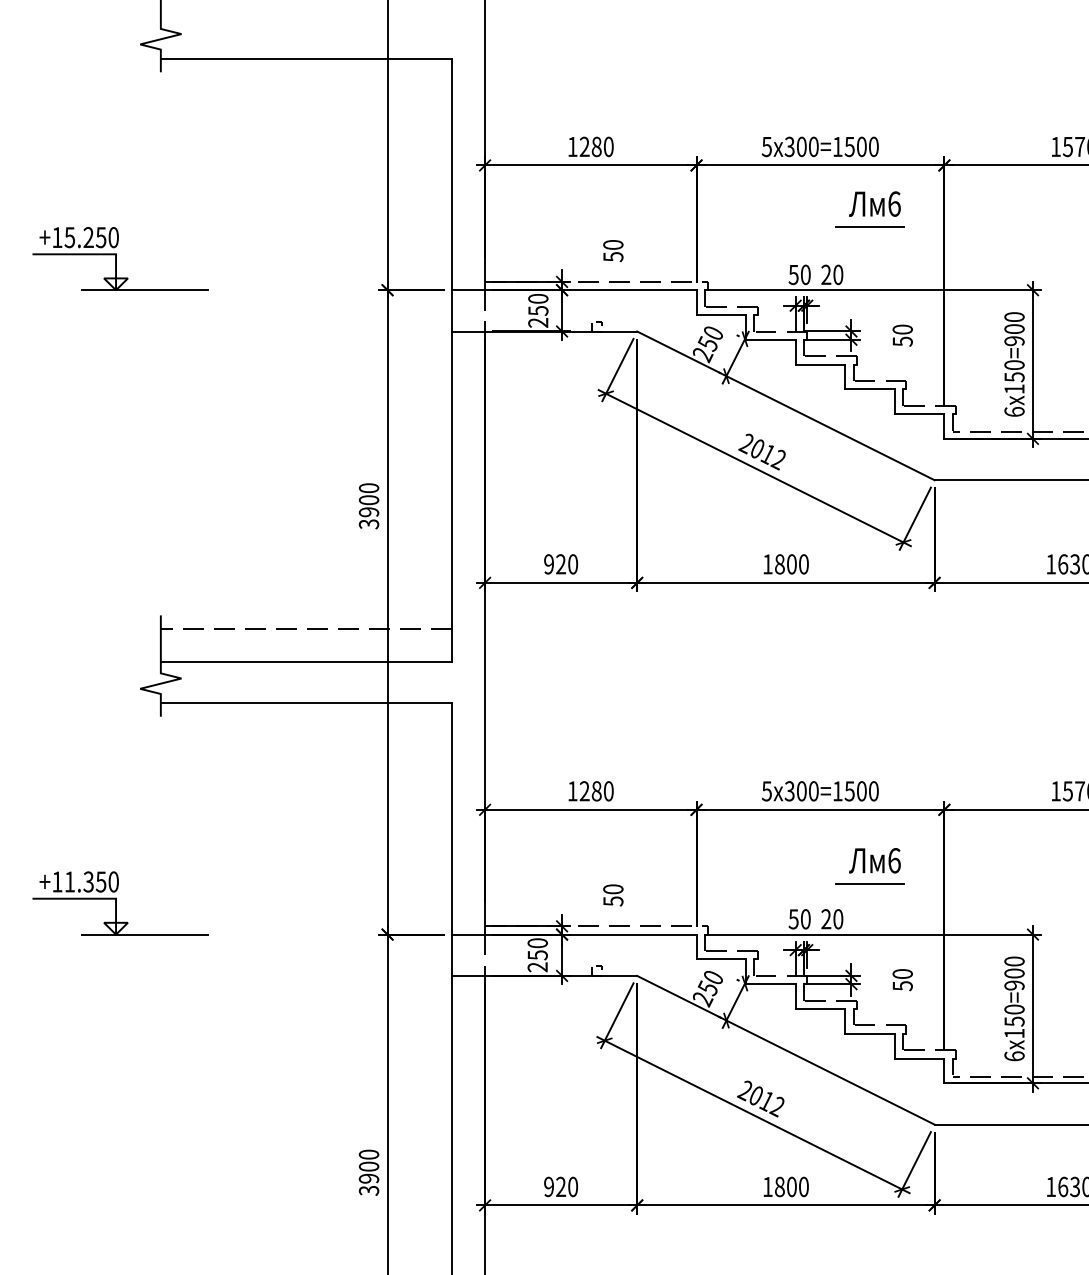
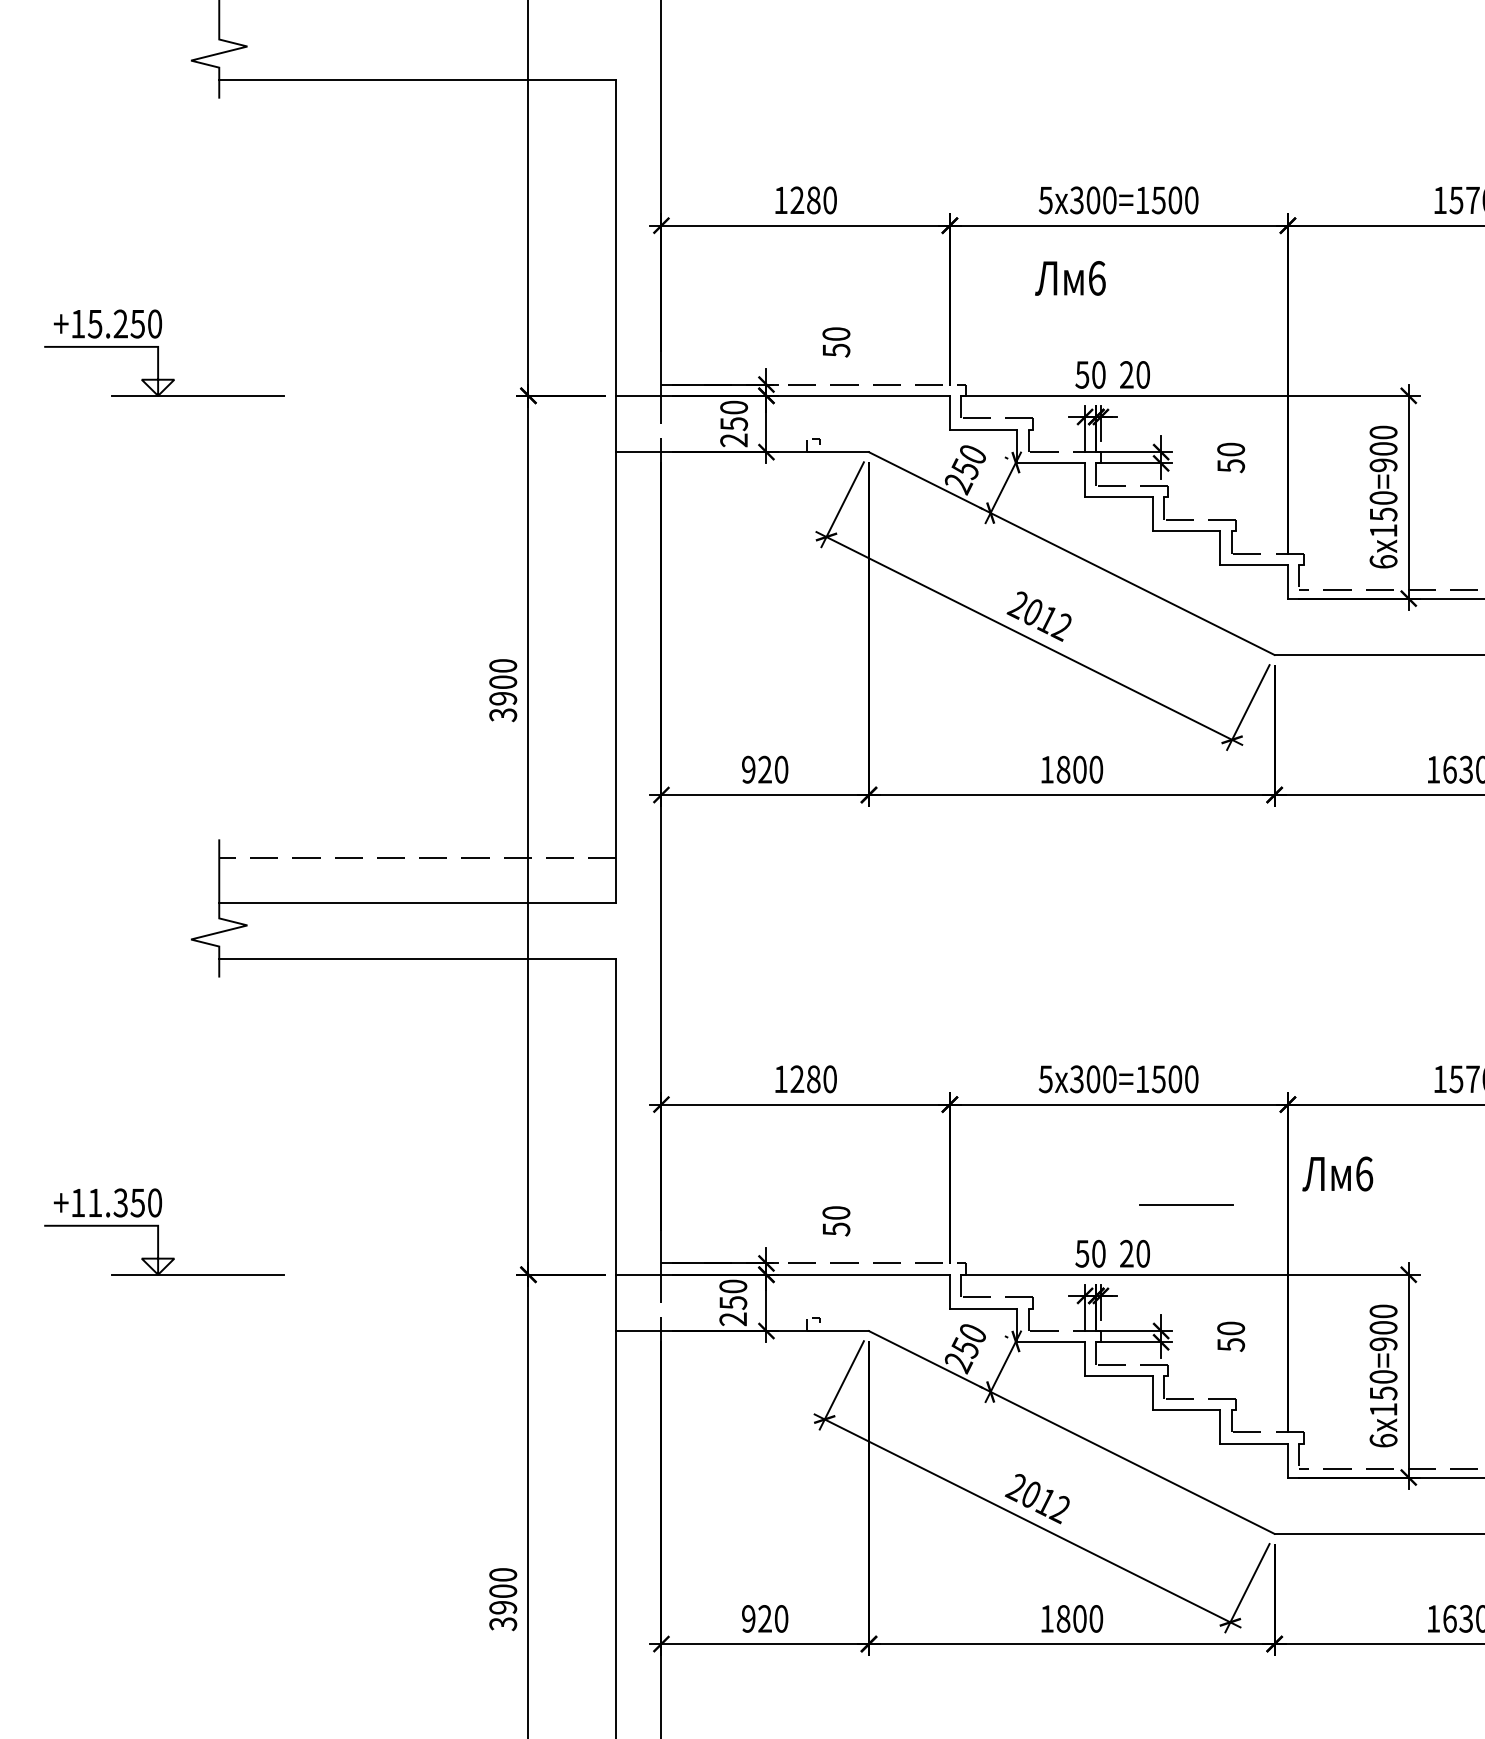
text: (874, 203) -> (1069, 277), moved
line: (869, 227) -> (1185, 310), removed
text: (874, 860) -> (1337, 1173), moved

